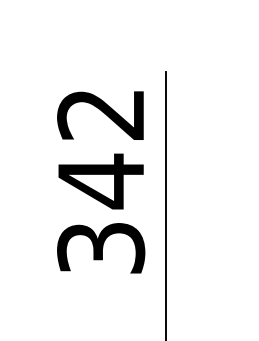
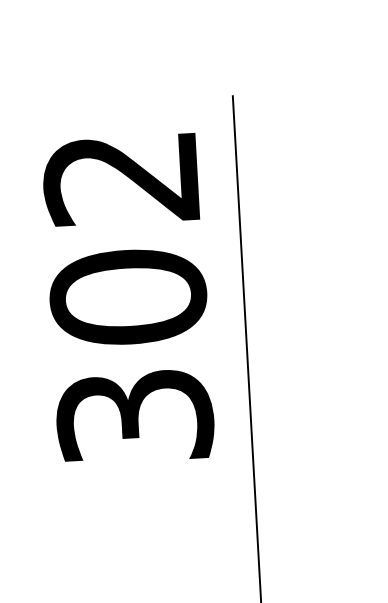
text: (101, 181) -> (129, 297), 342 -> 302

